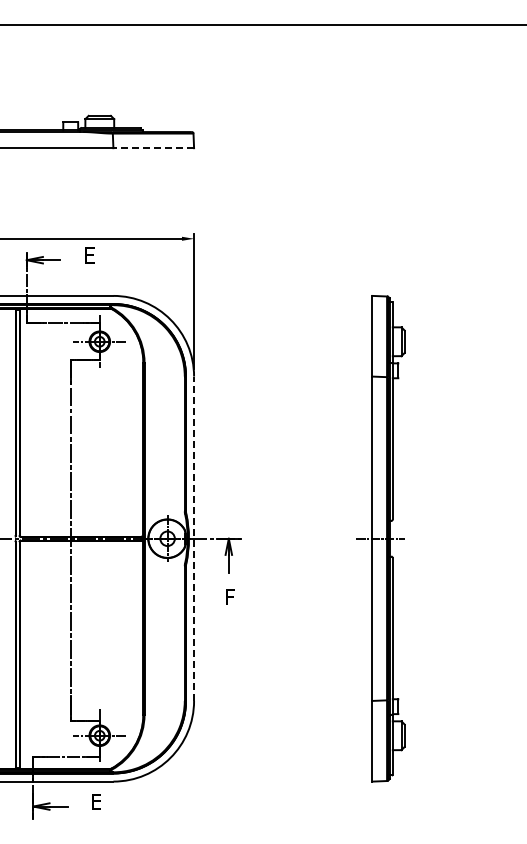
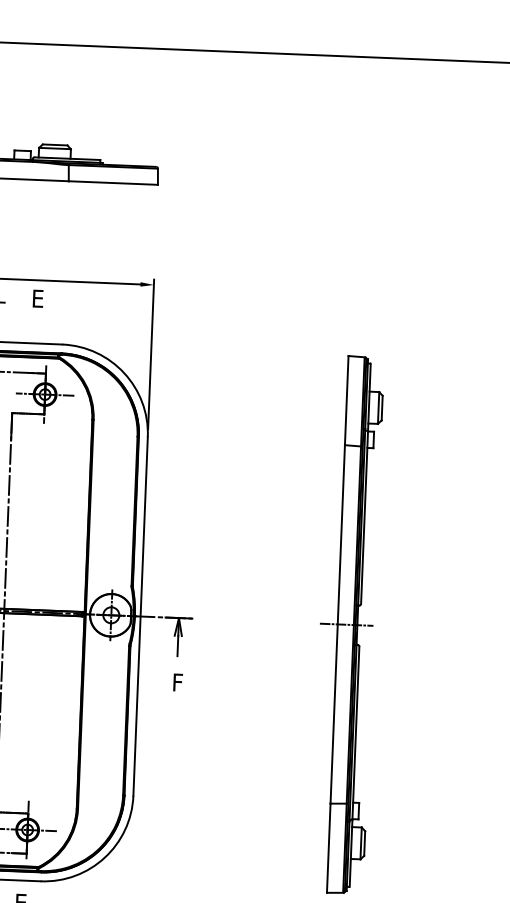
line: (153, 148) -> (113, 183), dashed -> solid
line: (194, 538) -> (141, 616), dashed -> solid

